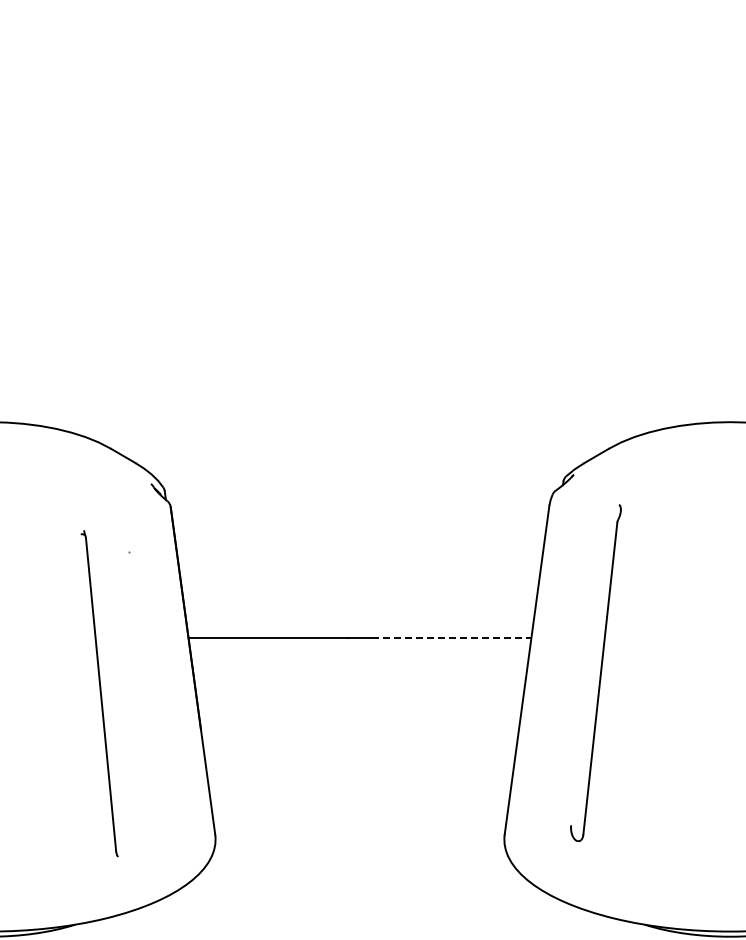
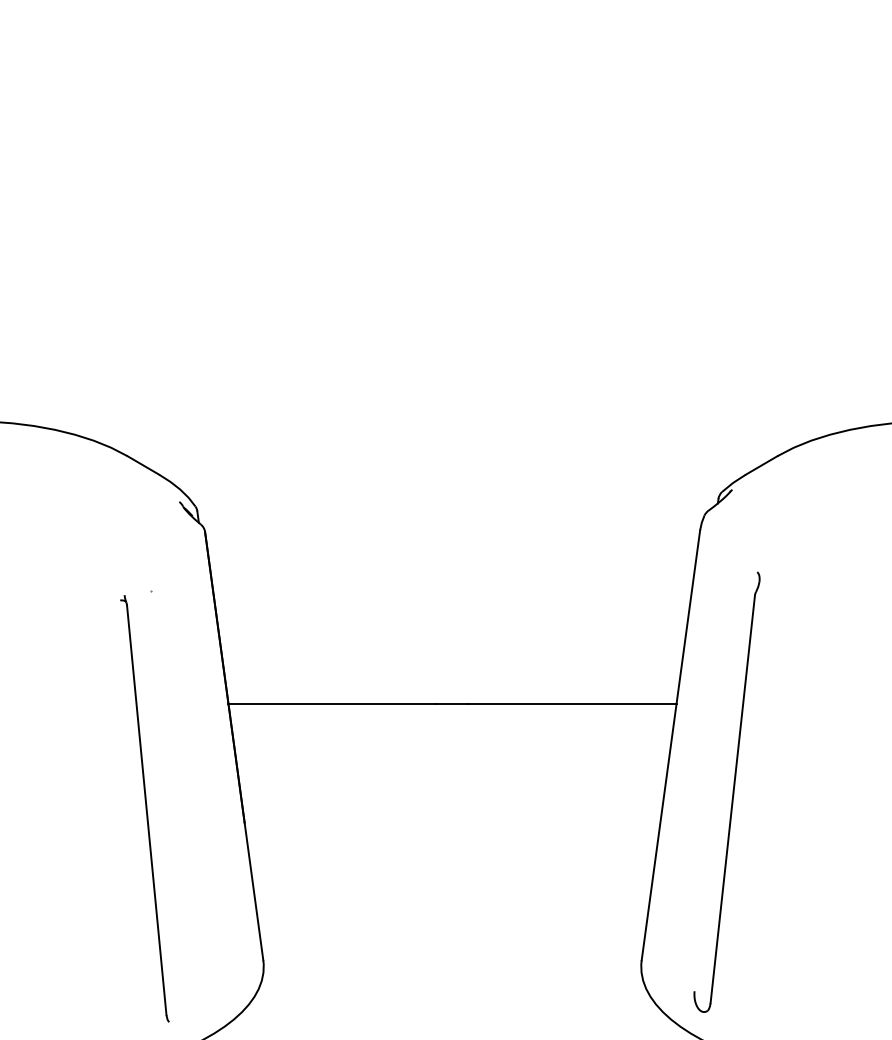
line: (451, 638) -> (572, 703), dashed -> solid
part: (595, 673) -> (726, 792), moved
part: (99, 693) -> (144, 808), moved

